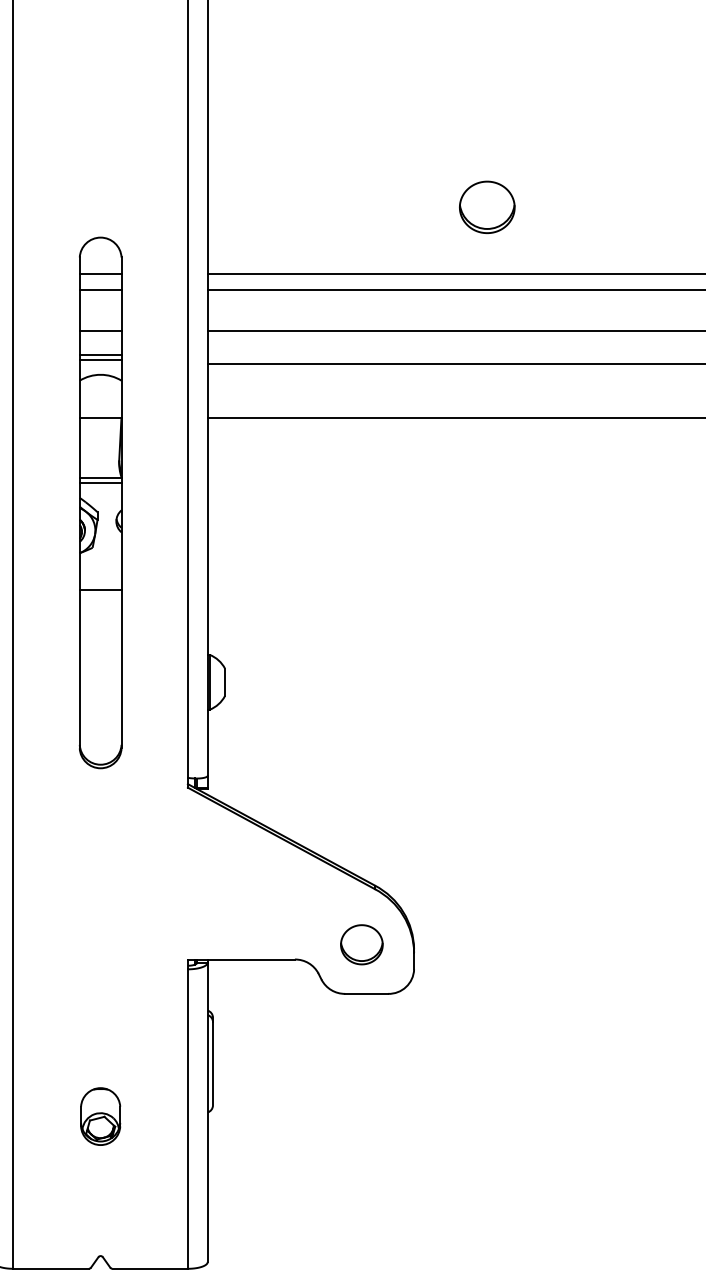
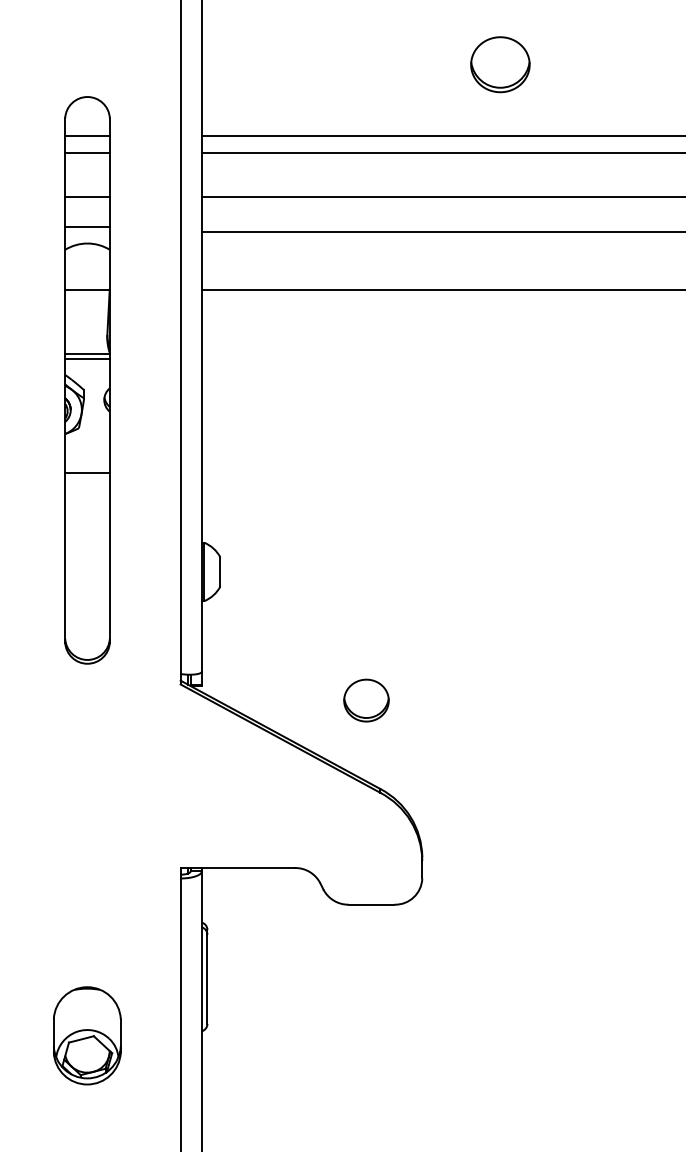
line: (100, 355) -> (87, 222), removed
part: (361, 944) -> (366, 700), moved
part: (100, 1116) -> (87, 1035), size x1.6

